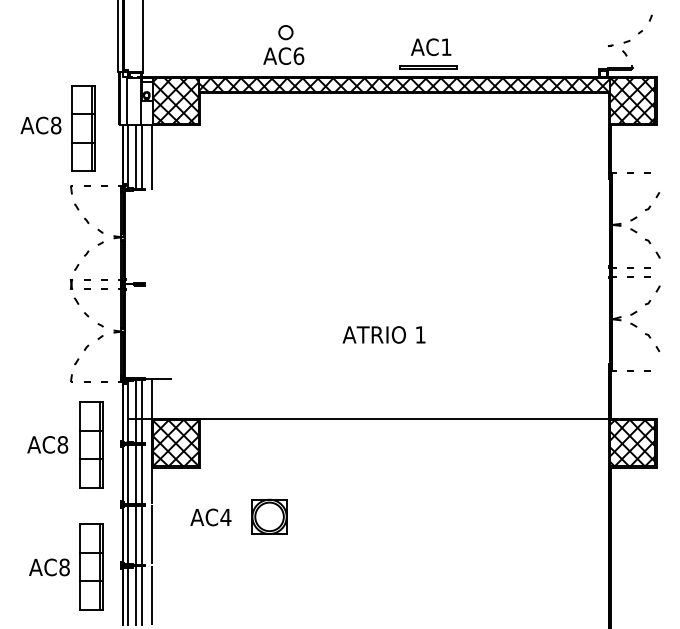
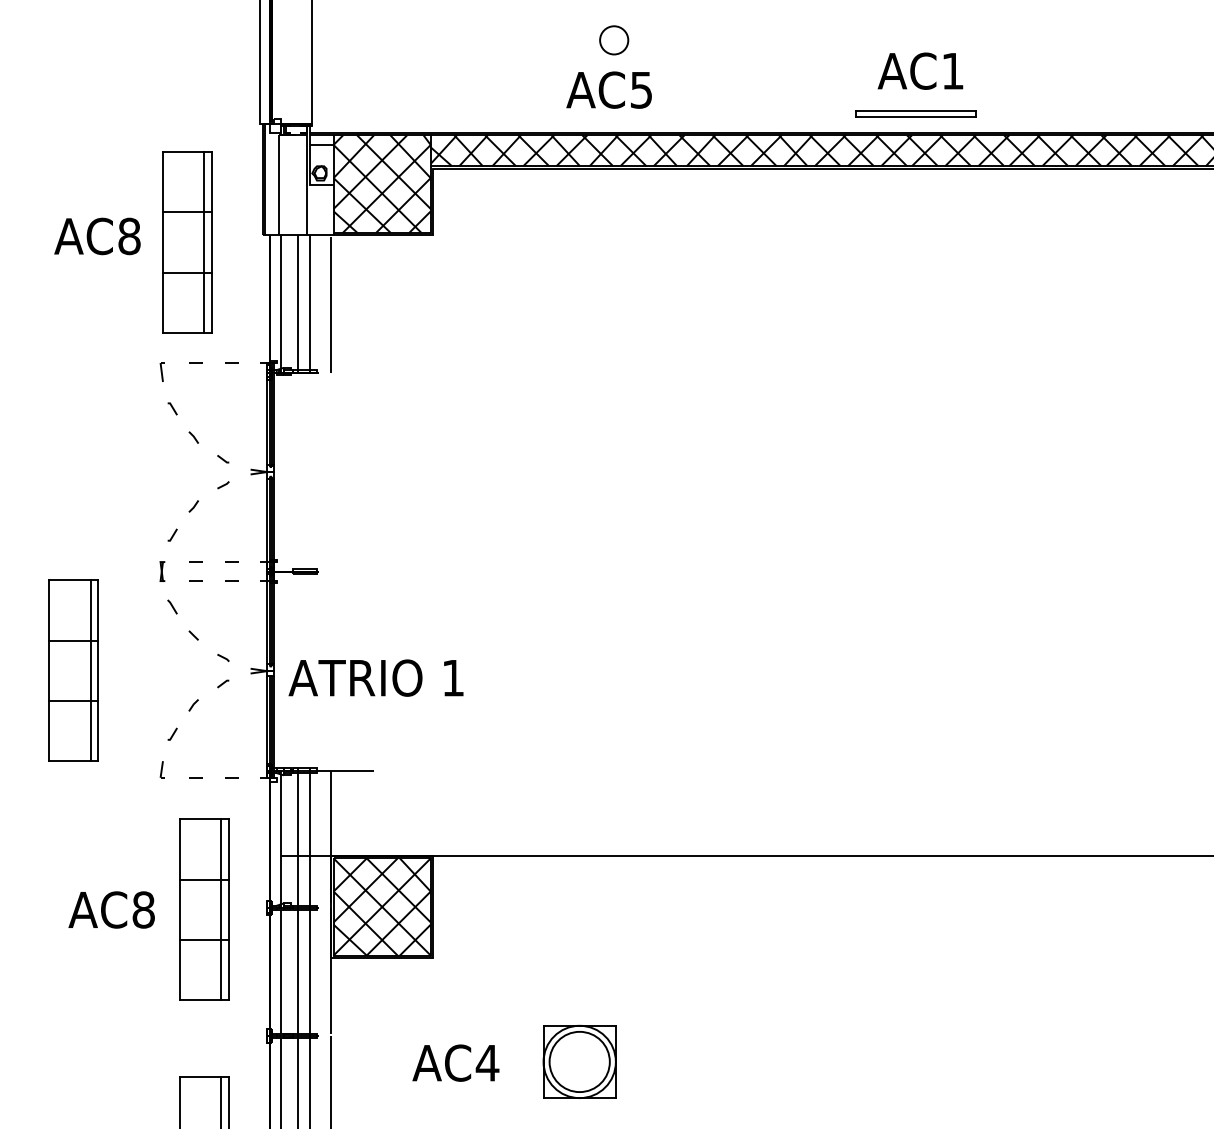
text: (298, 55) -> (640, 88), AC6 -> AC5
part: (29, 331) -> (73, 670), added
text: (383, 334) -> (374, 677), moved

